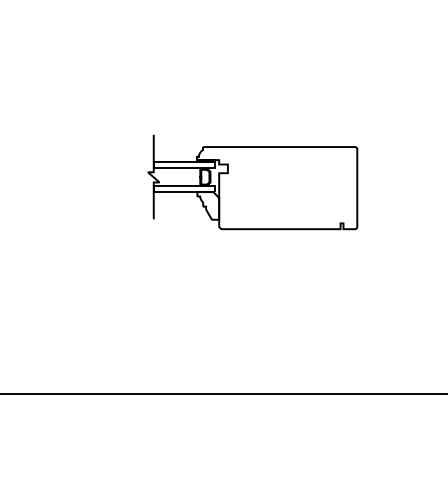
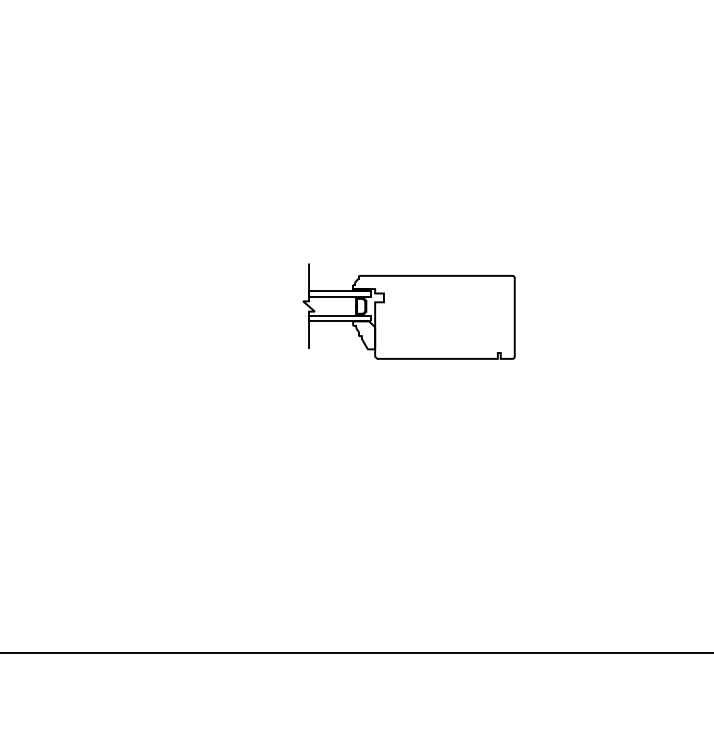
part: (253, 182) -> (409, 311), size x0.62

